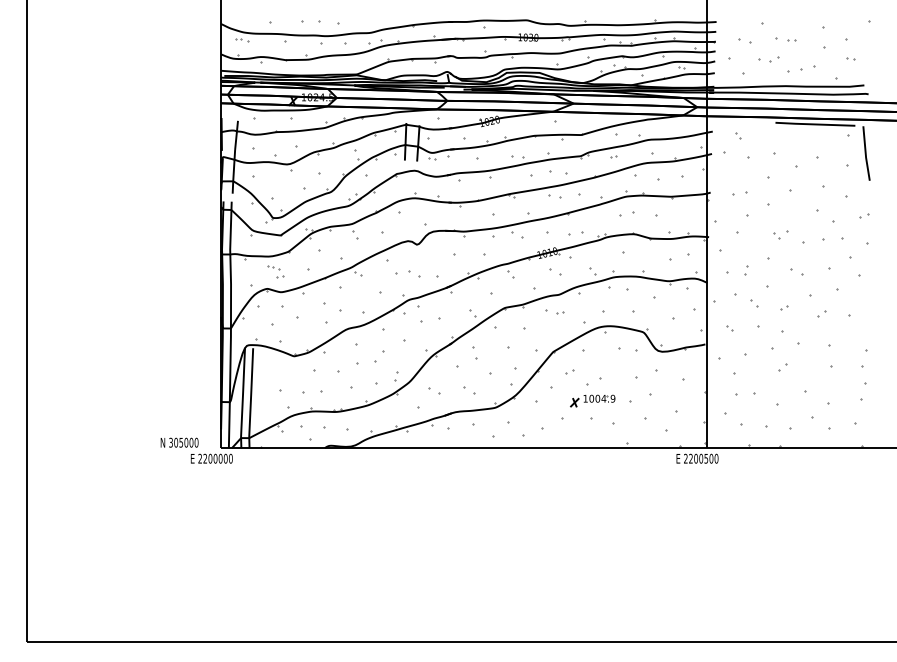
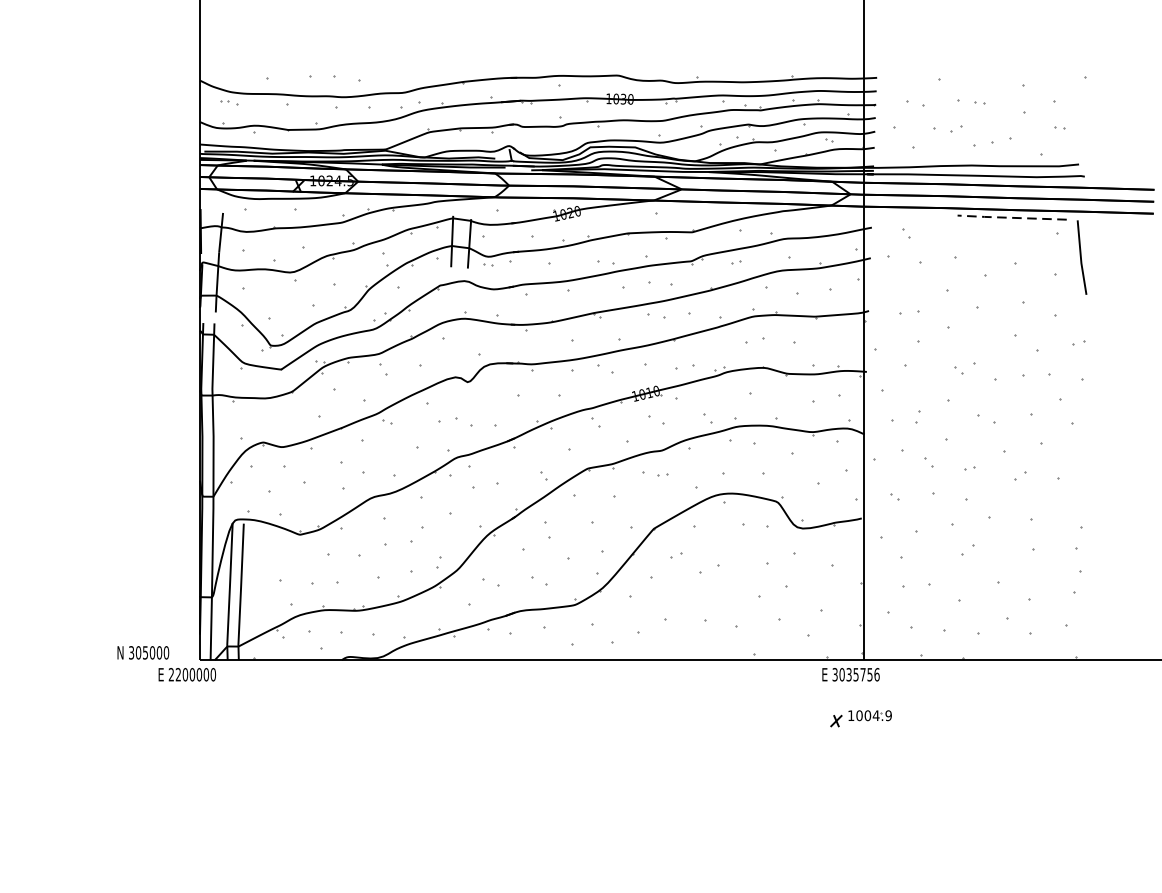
line: (814, 124) -> (1010, 217), solid -> dashed
part: (275, 271) -> (274, 418), removed
part: (592, 400) -> (860, 718), moved
text: (701, 458) -> (856, 674), 2200500 -> 3035756

